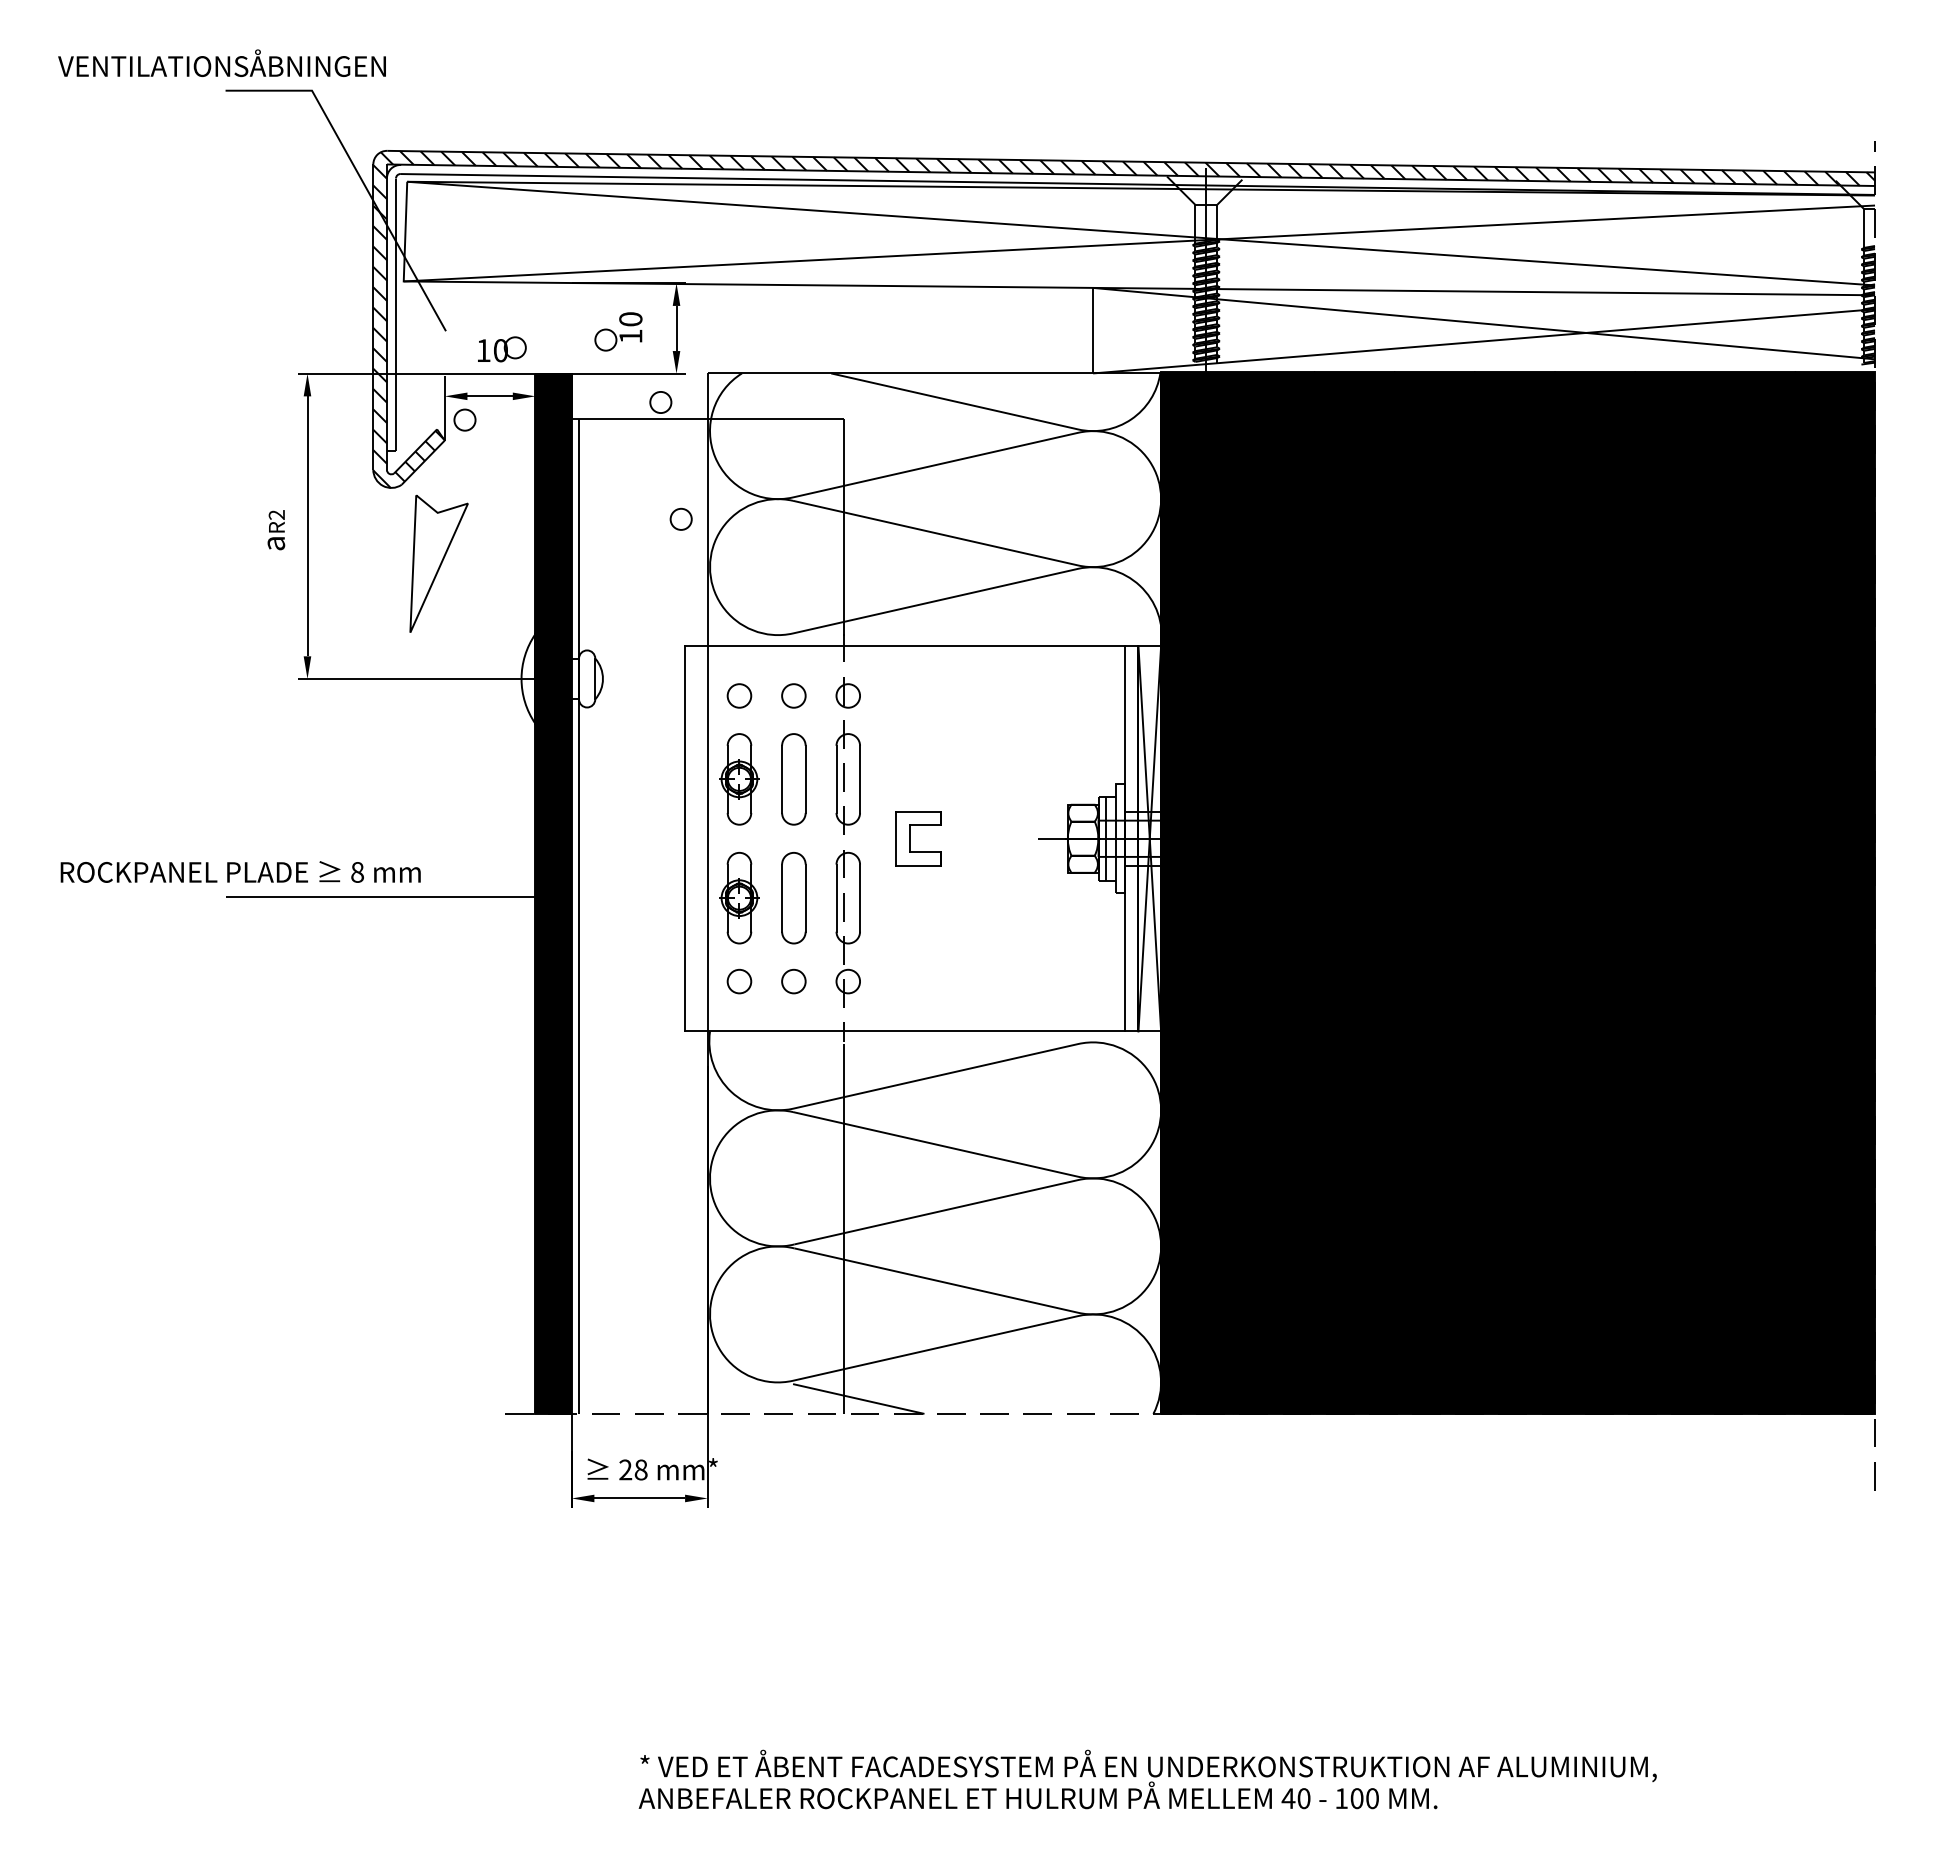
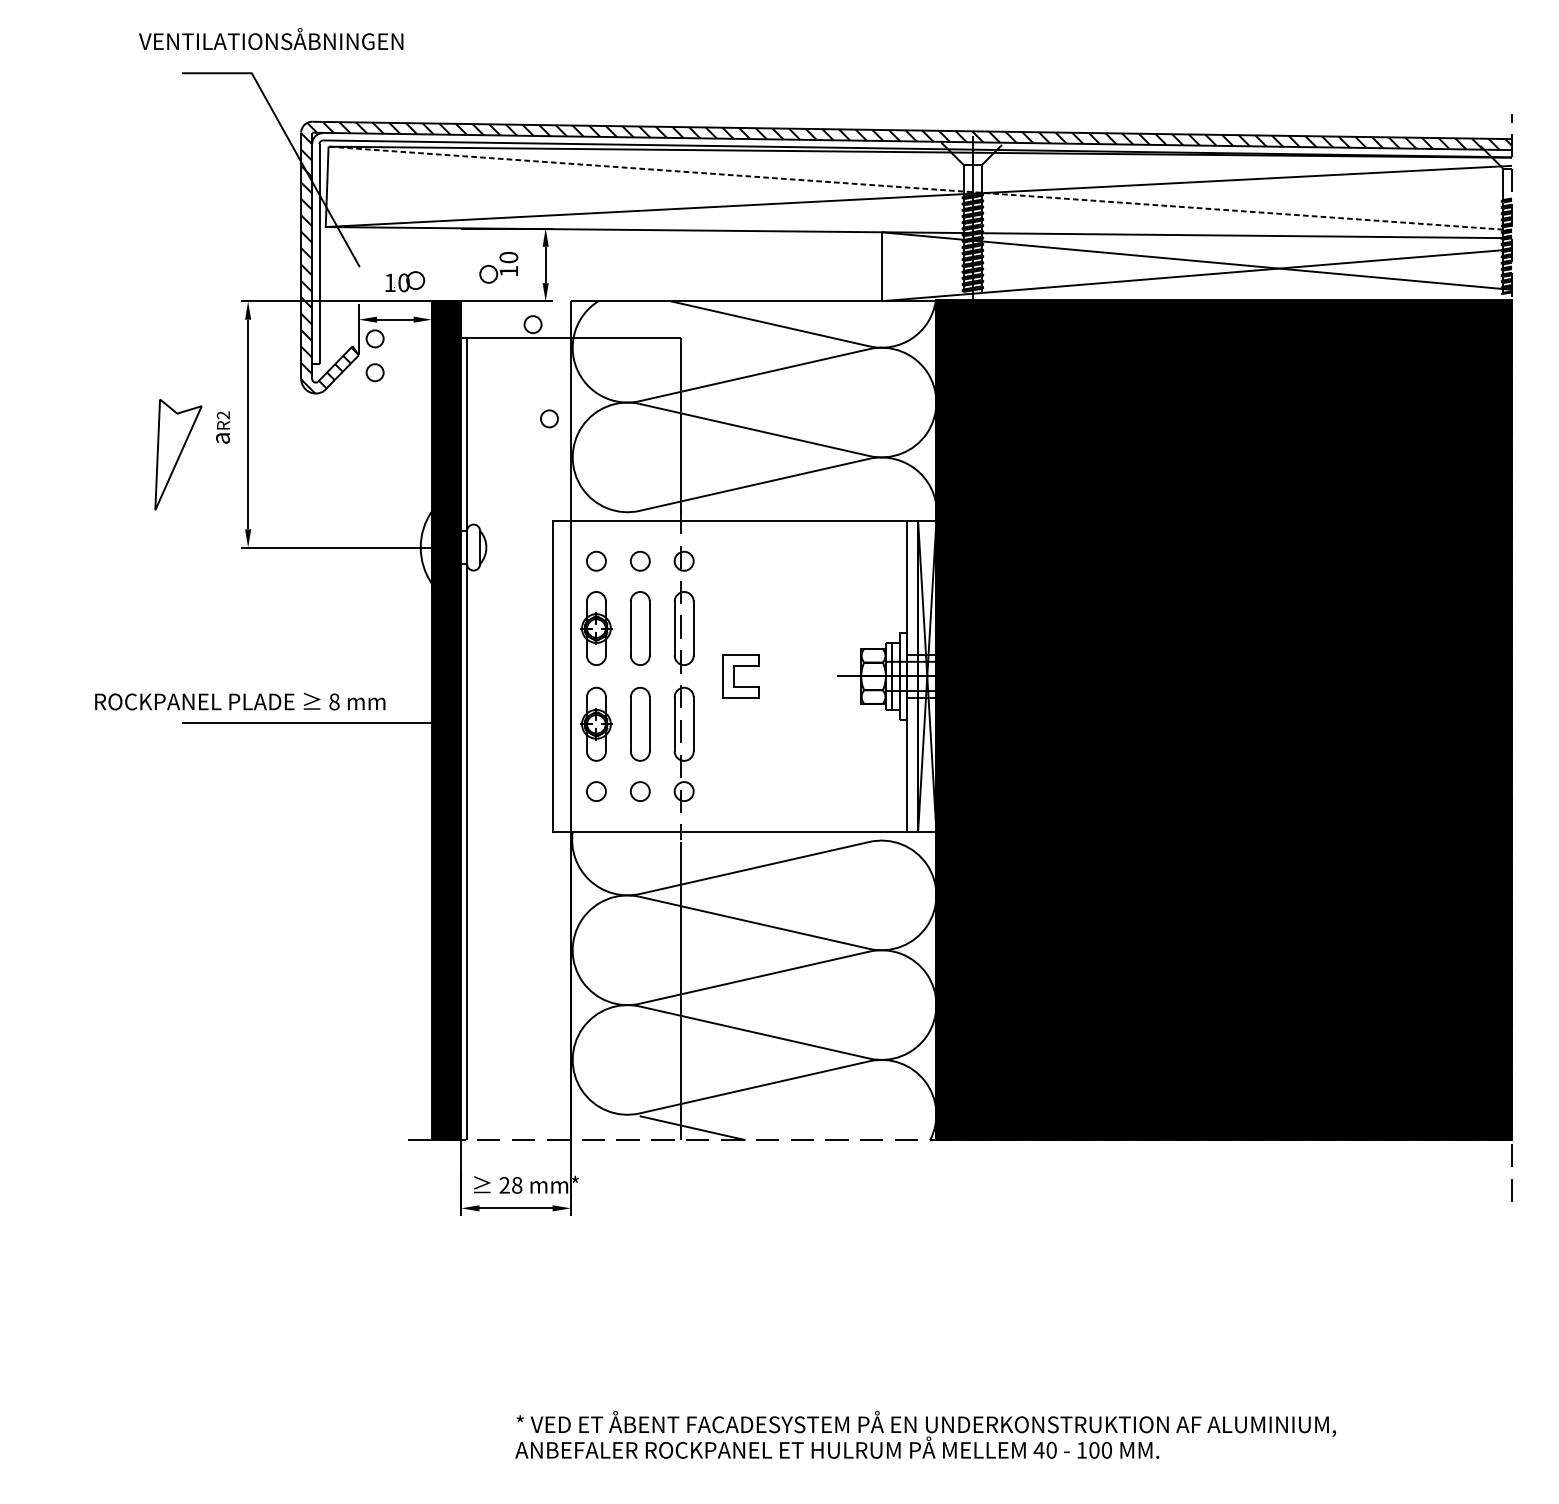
text: (221, 62) -> (270, 38), moved
line: (1141, 233) -> (920, 188), solid -> dashed
circle: (464, 461) -> (374, 372), added
part: (438, 563) -> (178, 454), moved
text: (240, 871) -> (240, 701), moved

